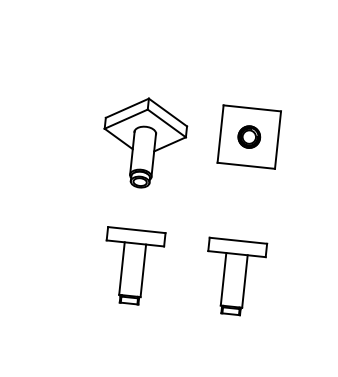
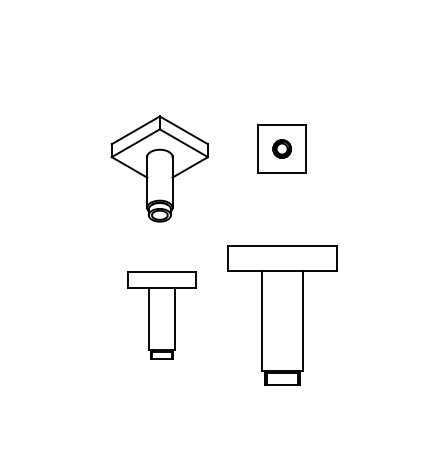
part: (248, 136) -> (281, 148), size x0.7
part: (233, 277) -> (281, 315), size x1.6

